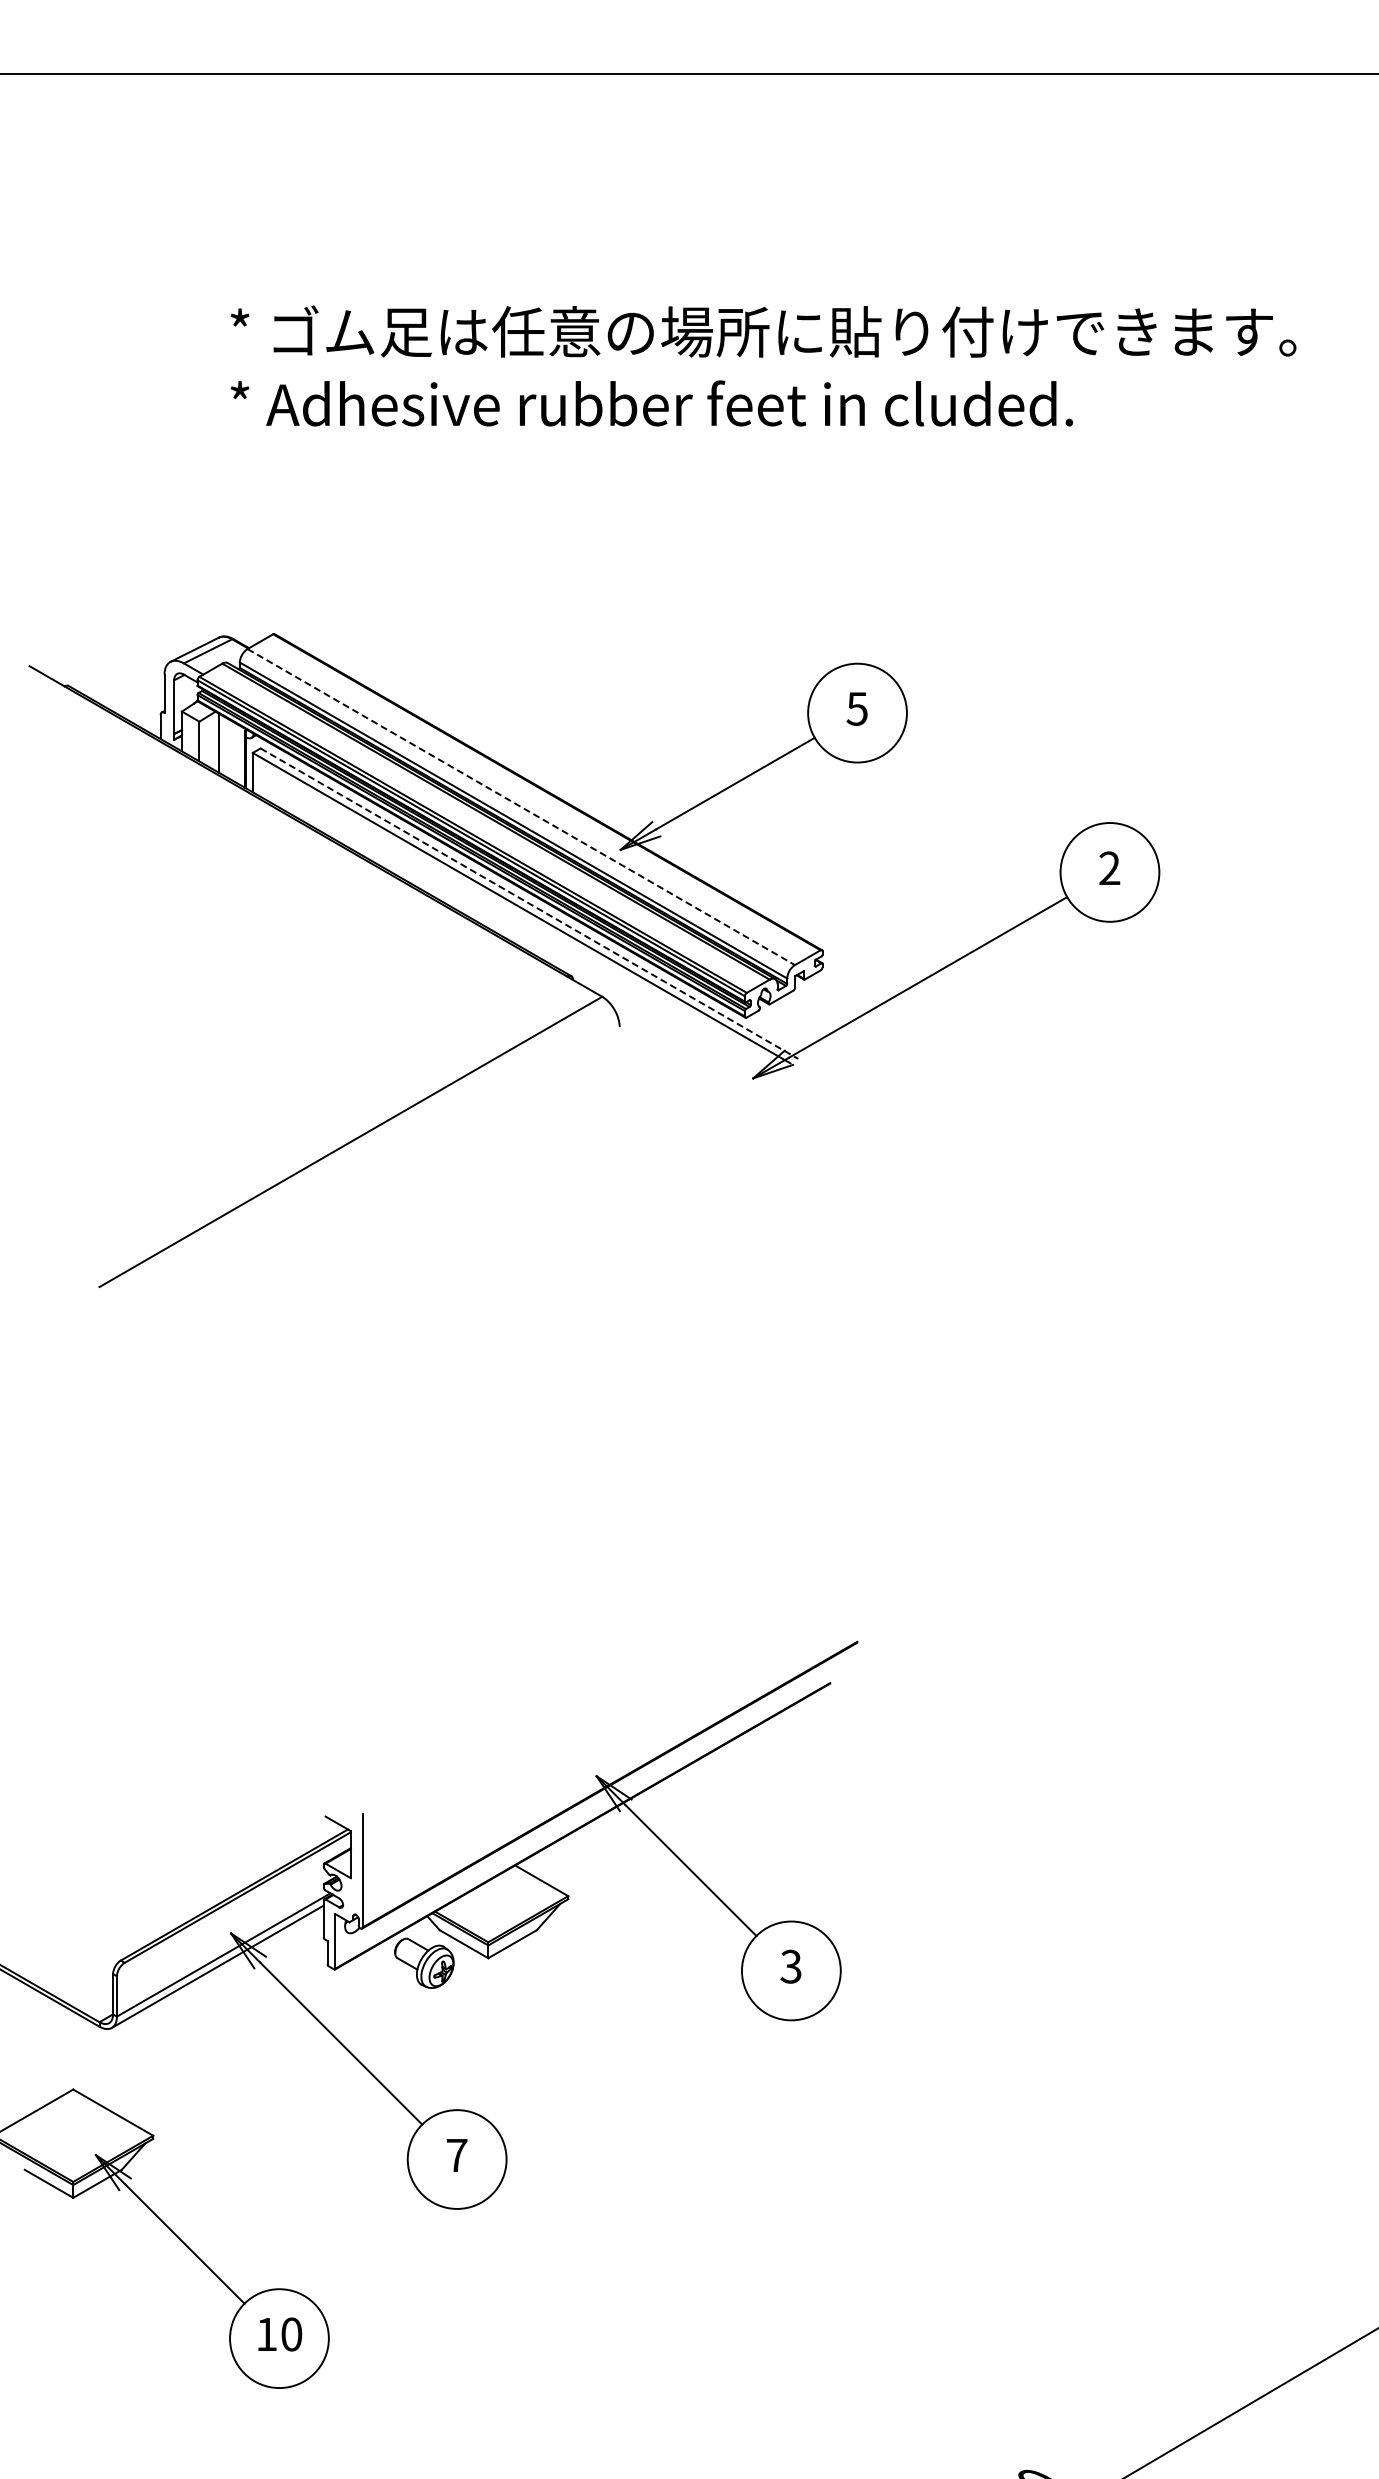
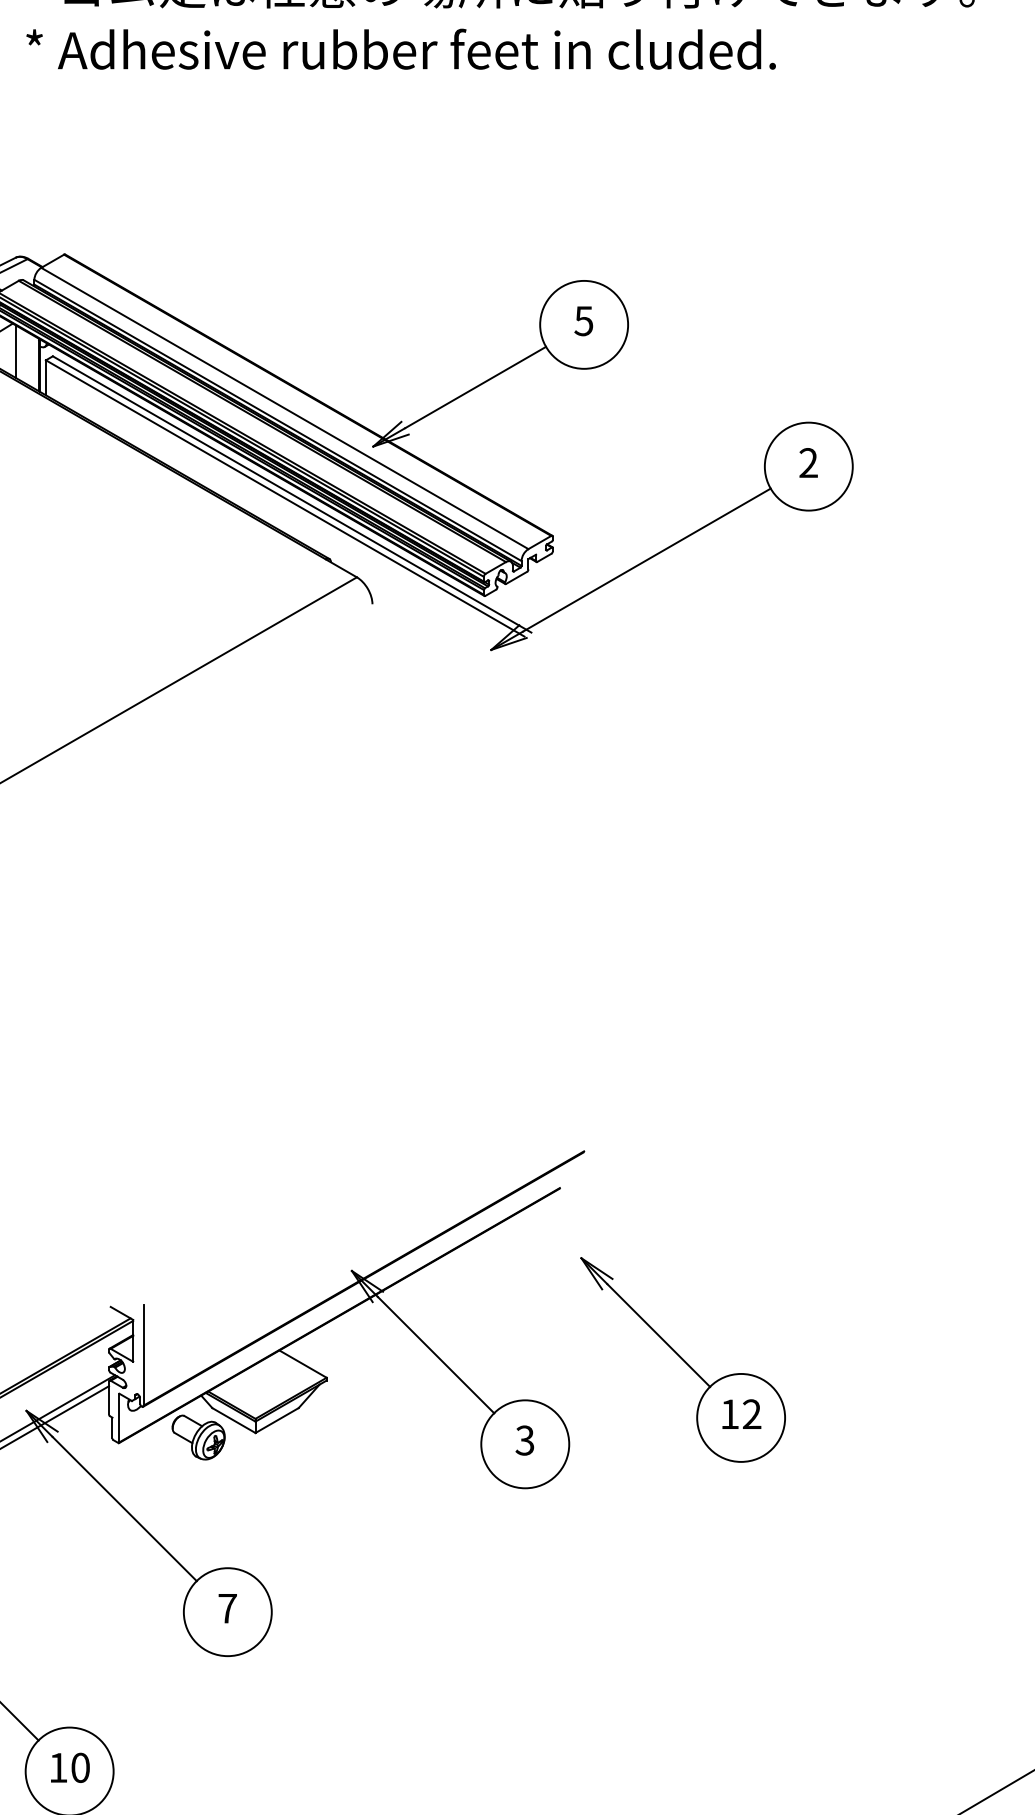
line: (521, 807) -> (285, 408), dashed -> solid
line: (529, 903) -> (292, 494), dashed -> solid
part: (968, 1875) -> (682, 1359), added

